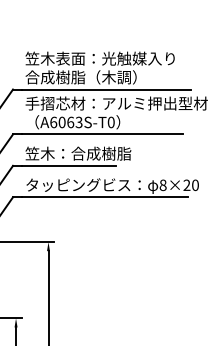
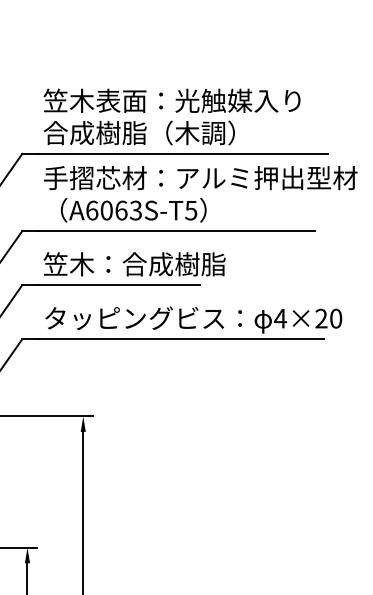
text: (110, 121) -> (189, 208), A6063S-T0 -> A6063S-T5
text: (162, 185) -> (279, 319), 8×20 -> 4×20

